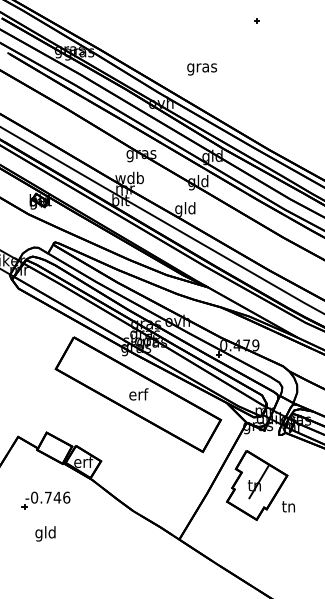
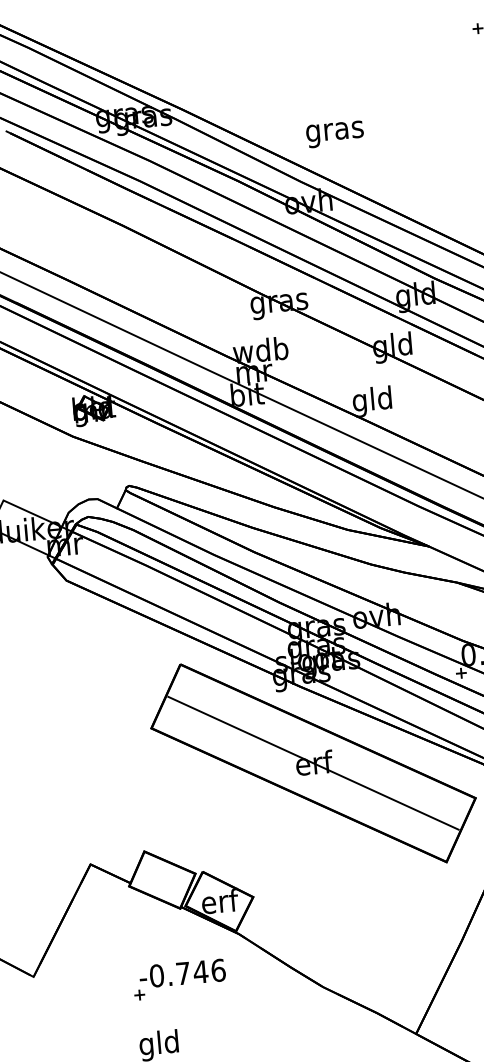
text: (201, 69) -> (333, 134), moved
line: (138, 394) -> (313, 763), added
part: (45, 500) -> (178, 979), moved

